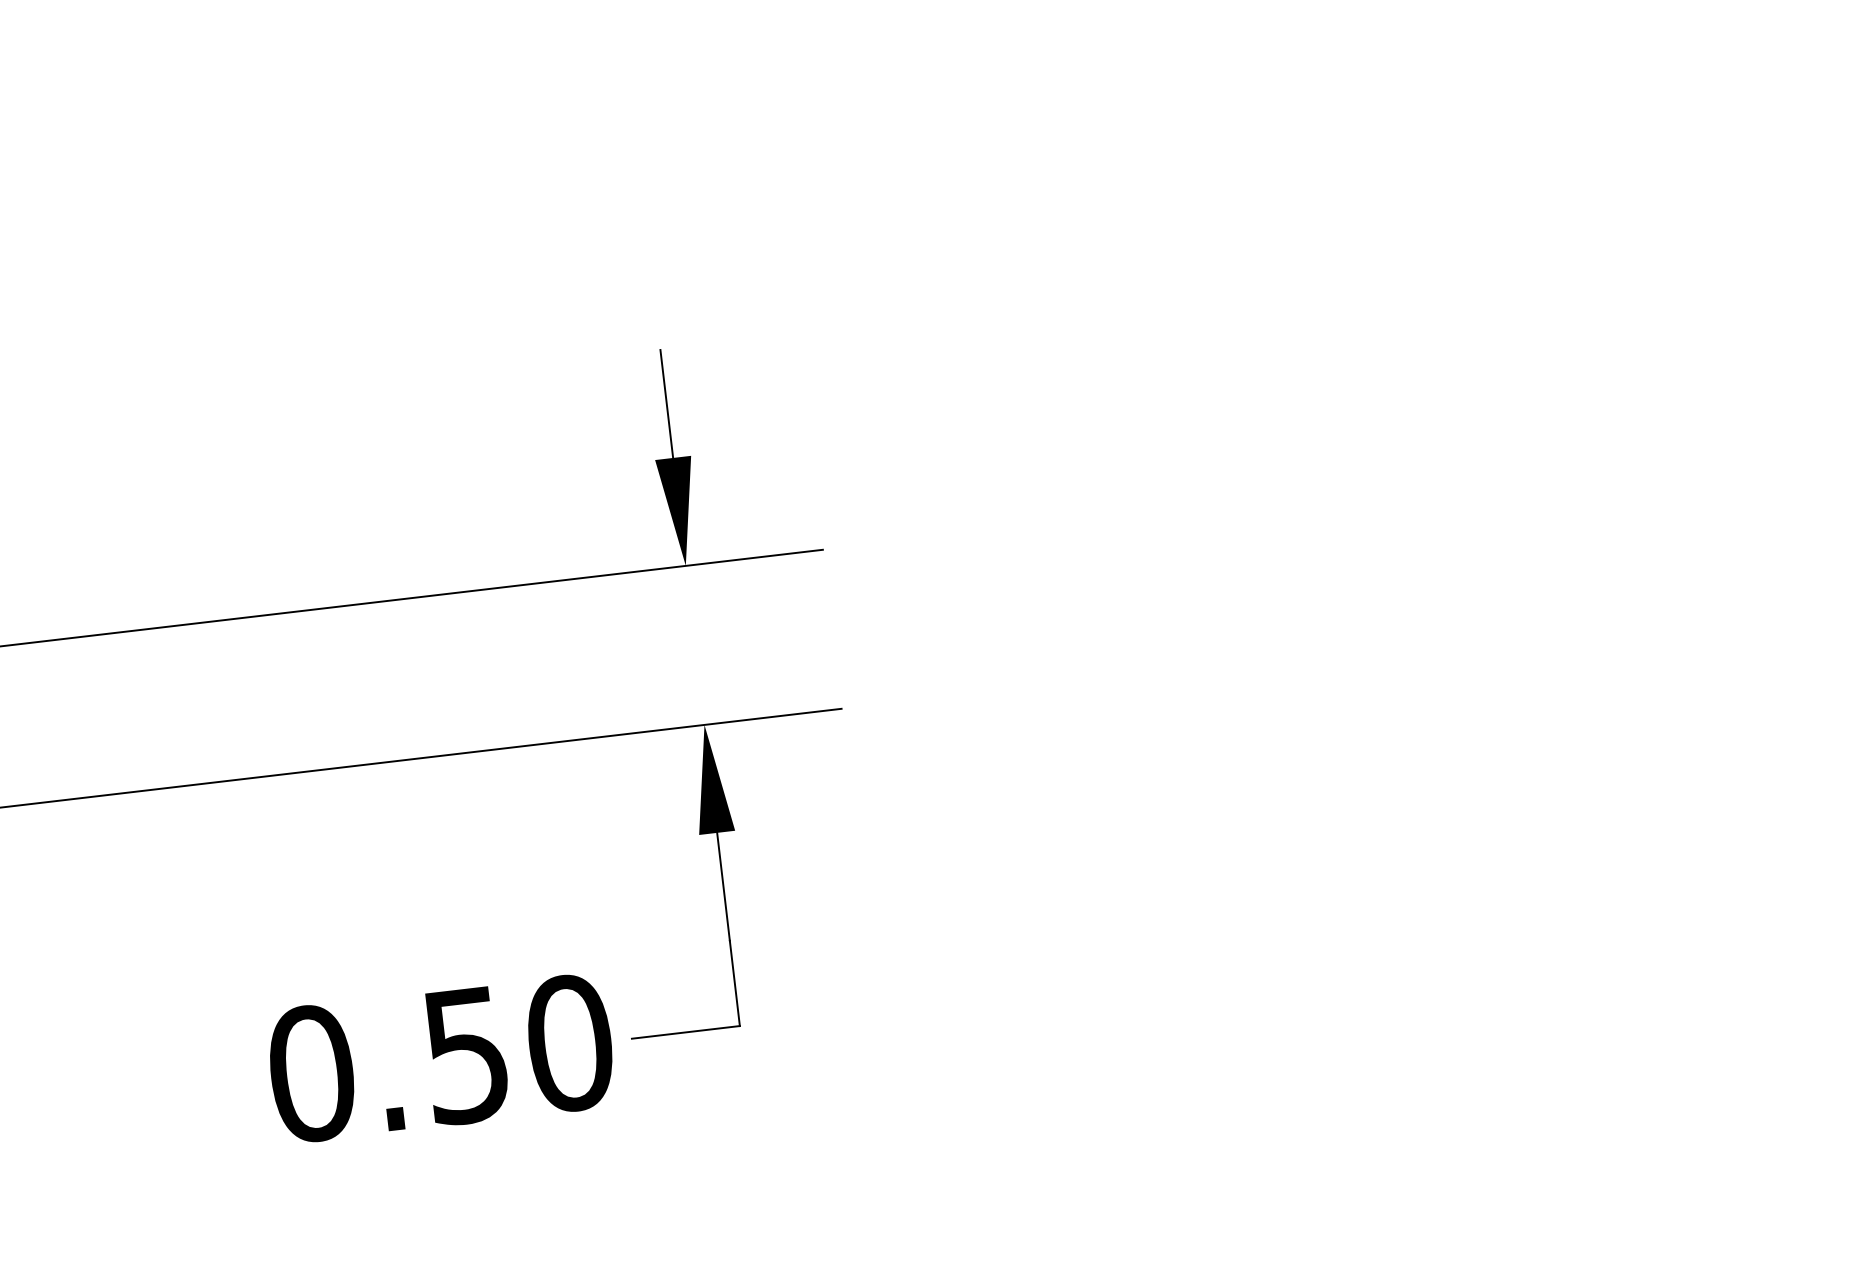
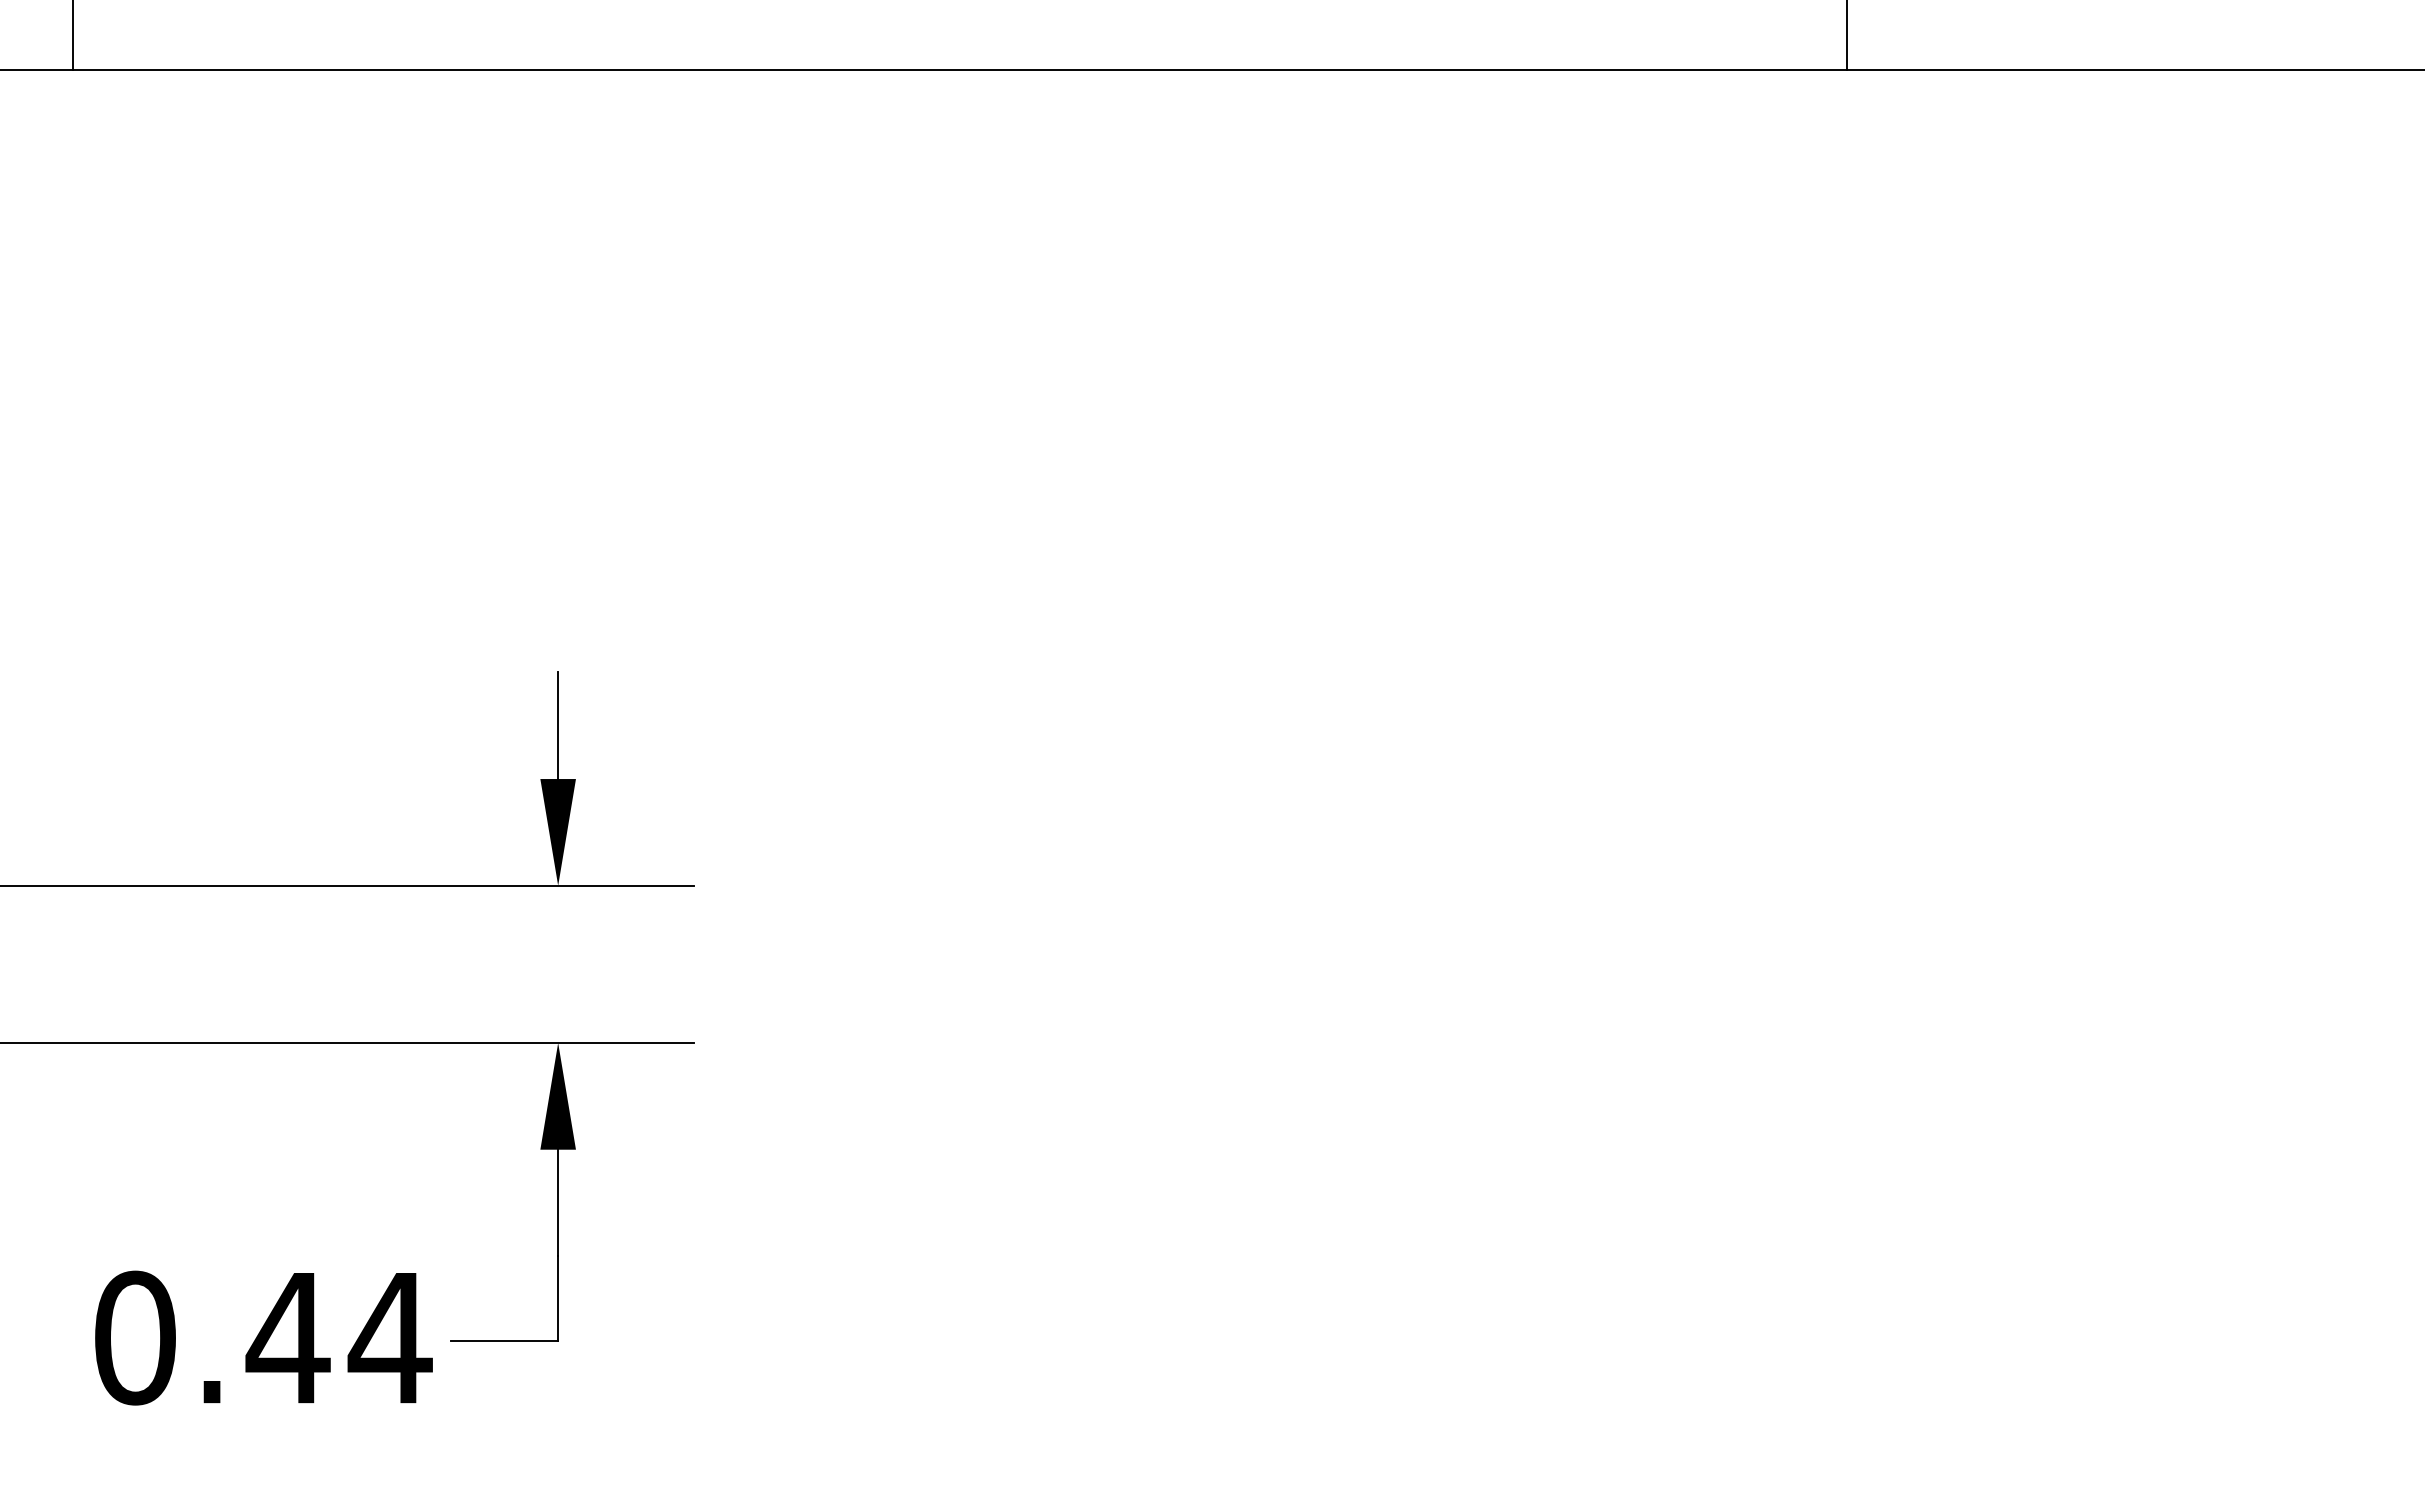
text: (517, 1048) -> (338, 1337), 0.50 -> 0.44

